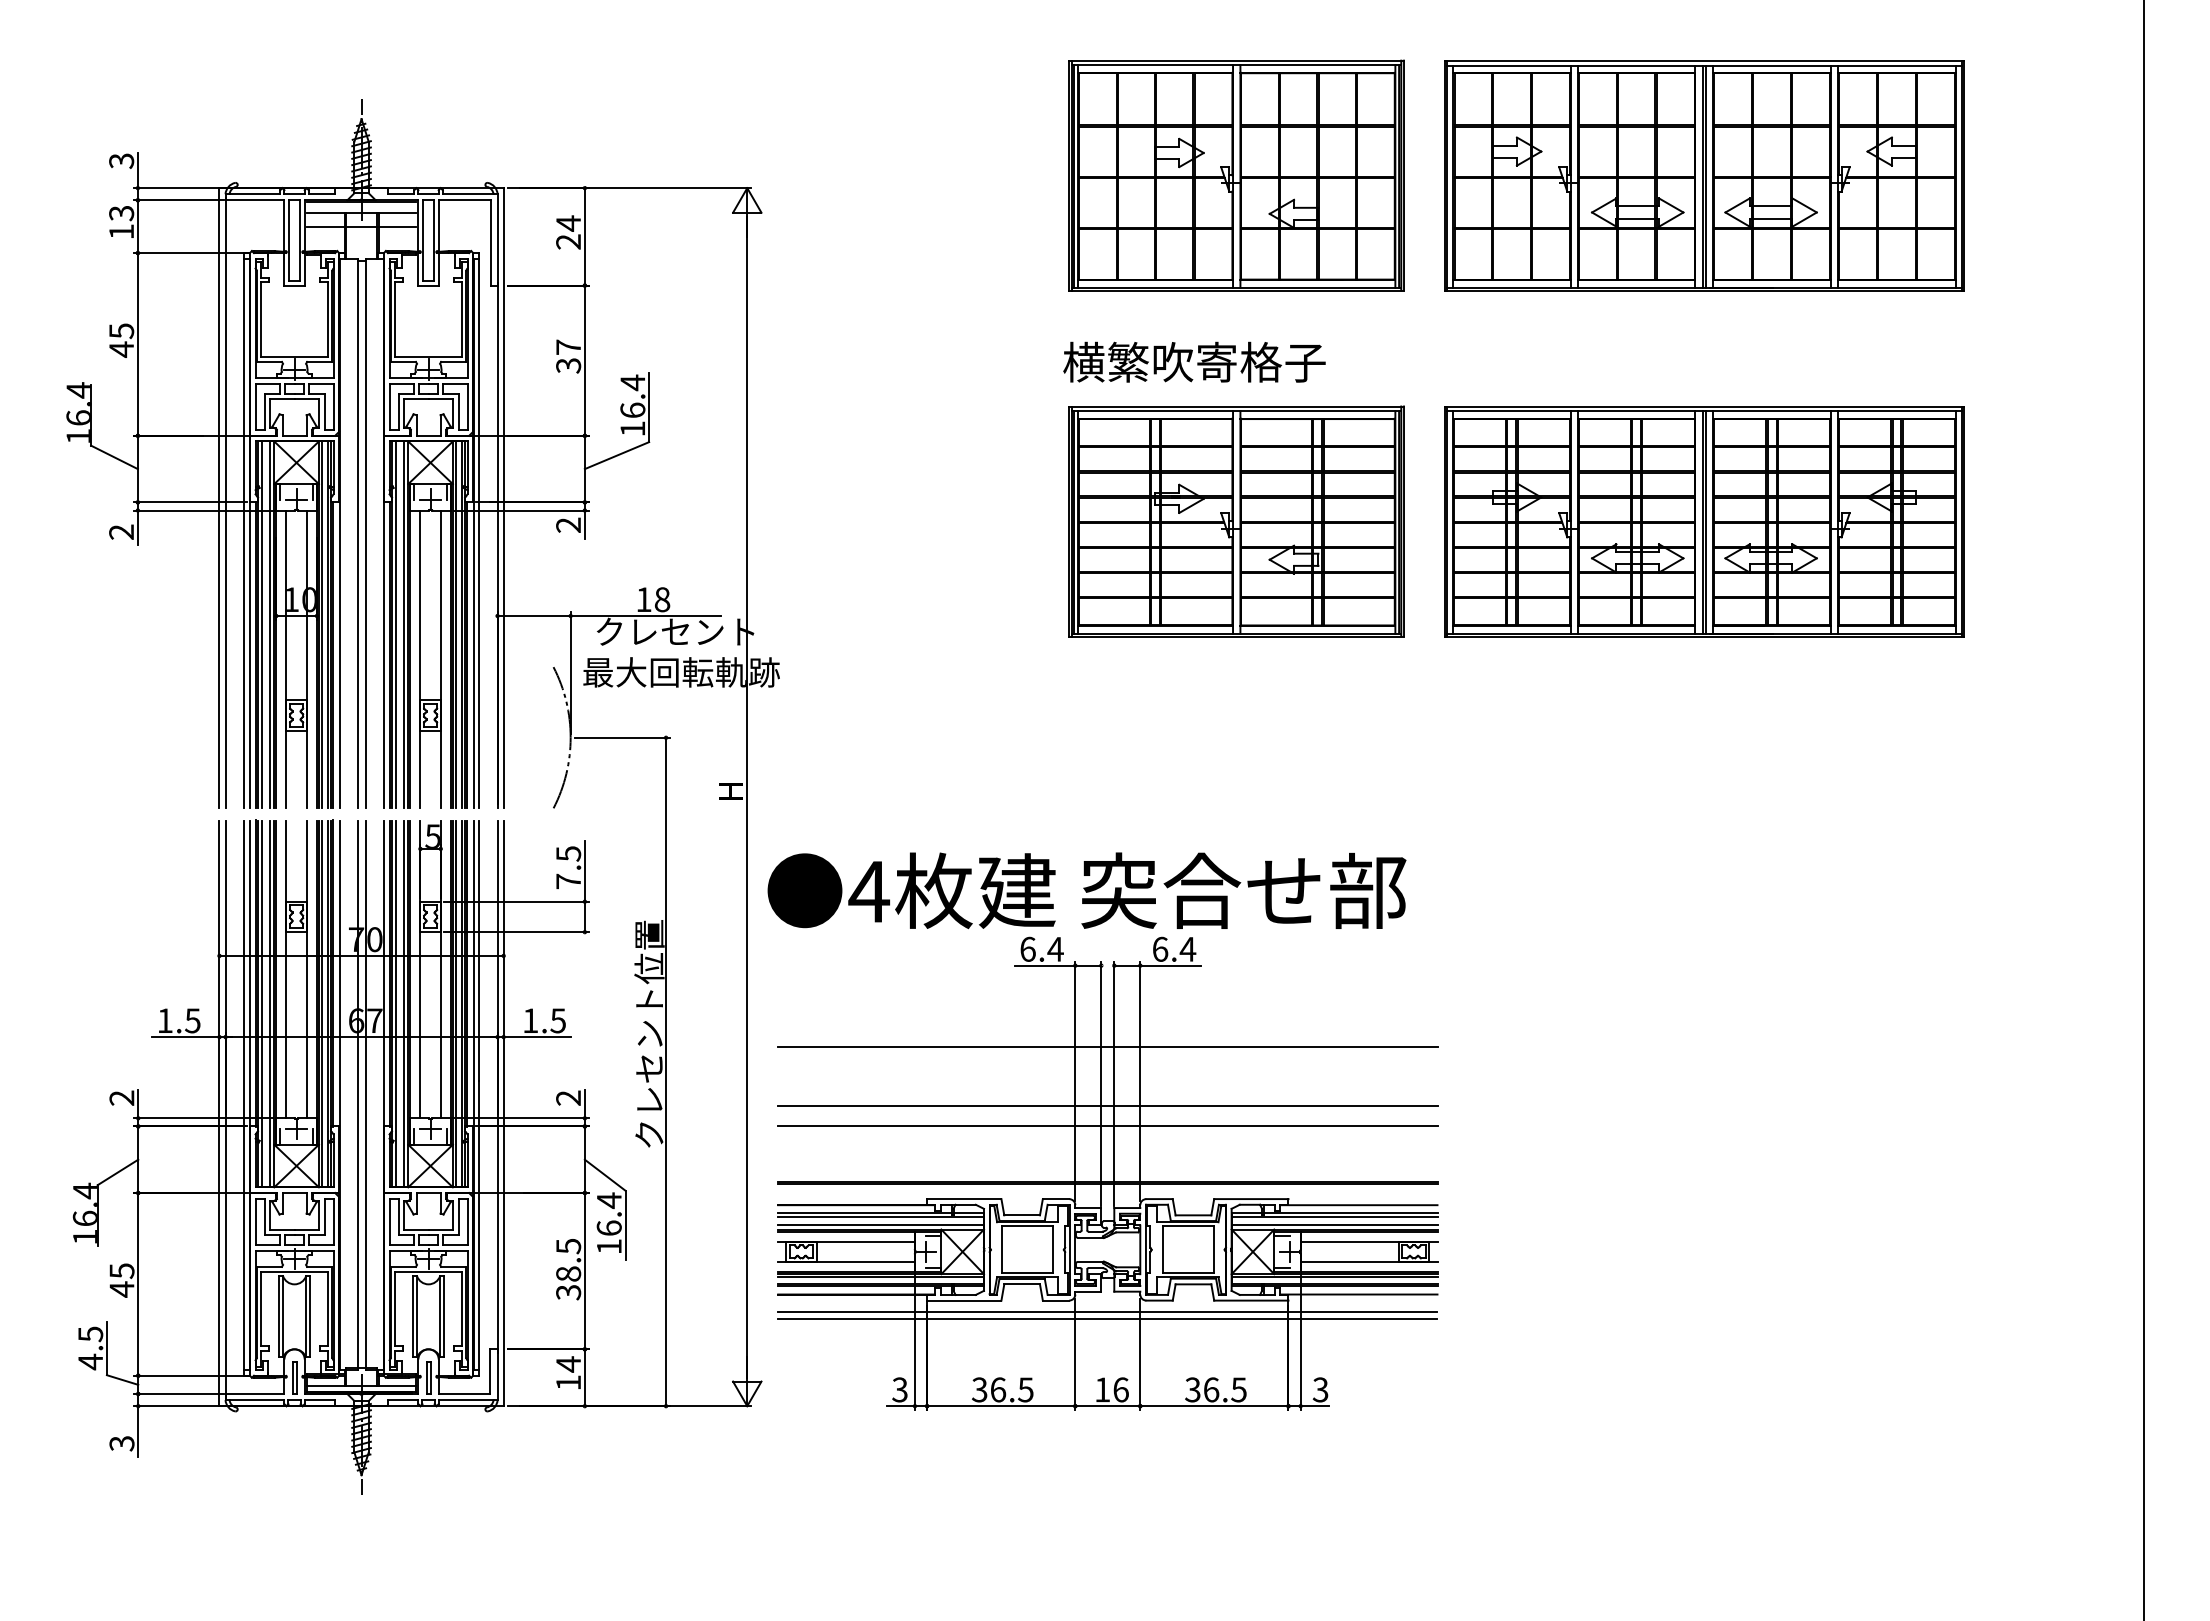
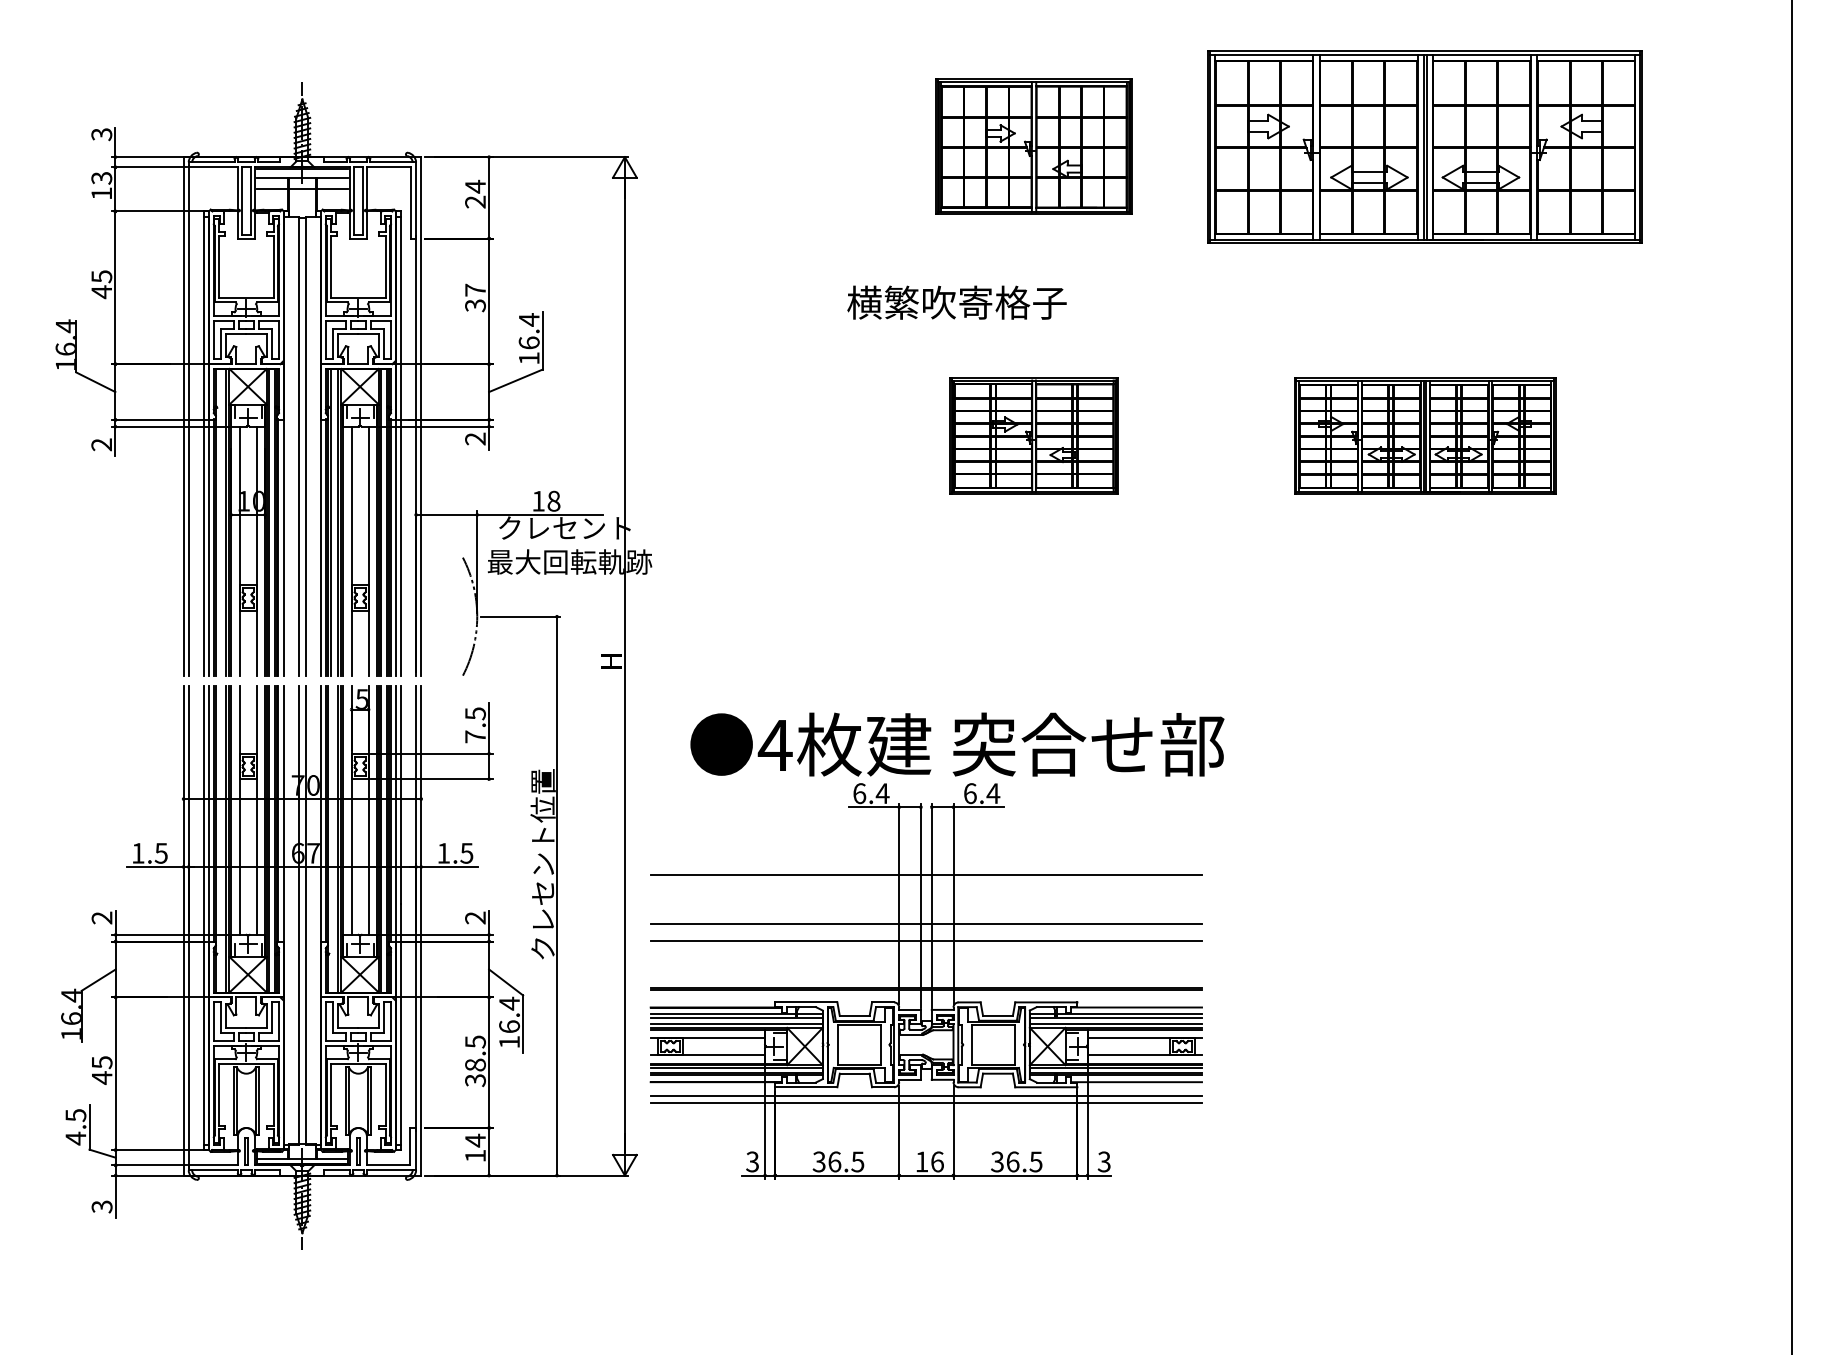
part: (1236, 175) -> (1033, 146), size x0.7
text: (1194, 361) -> (957, 302), moved
part: (1236, 521) -> (1033, 435), size x0.6
part: (1704, 521) -> (1425, 435), size x0.6
line: (262, 624) -> (219, 521), removed
text: (1086, 890) -> (957, 744), moved
line: (262, 1003) -> (219, 838), removed
line: (396, 1003) -> (331, 838), removed

